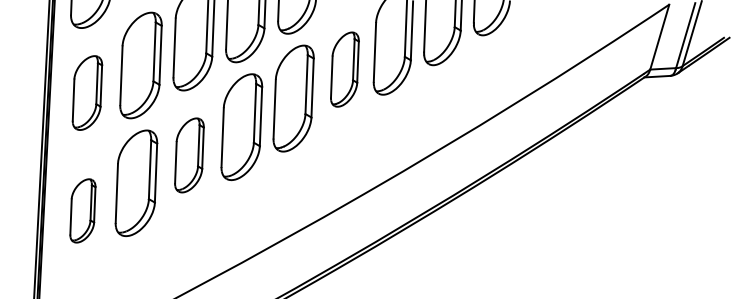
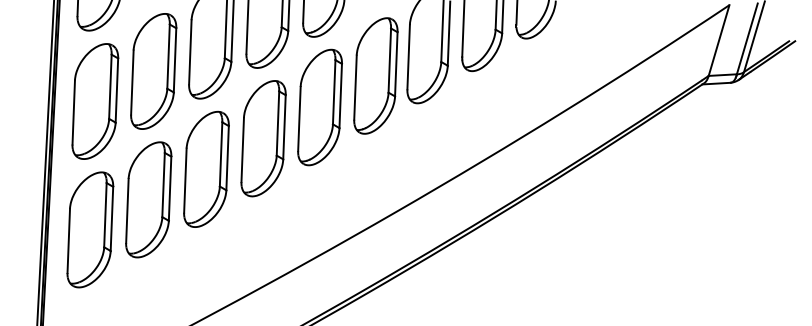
part: (344, 69) -> (375, 75), size x1.43
part: (87, 92) -> (95, 100), size x1.43
part: (189, 155) -> (206, 169), size x1.43
part: (82, 210) -> (89, 229), size x1.67

